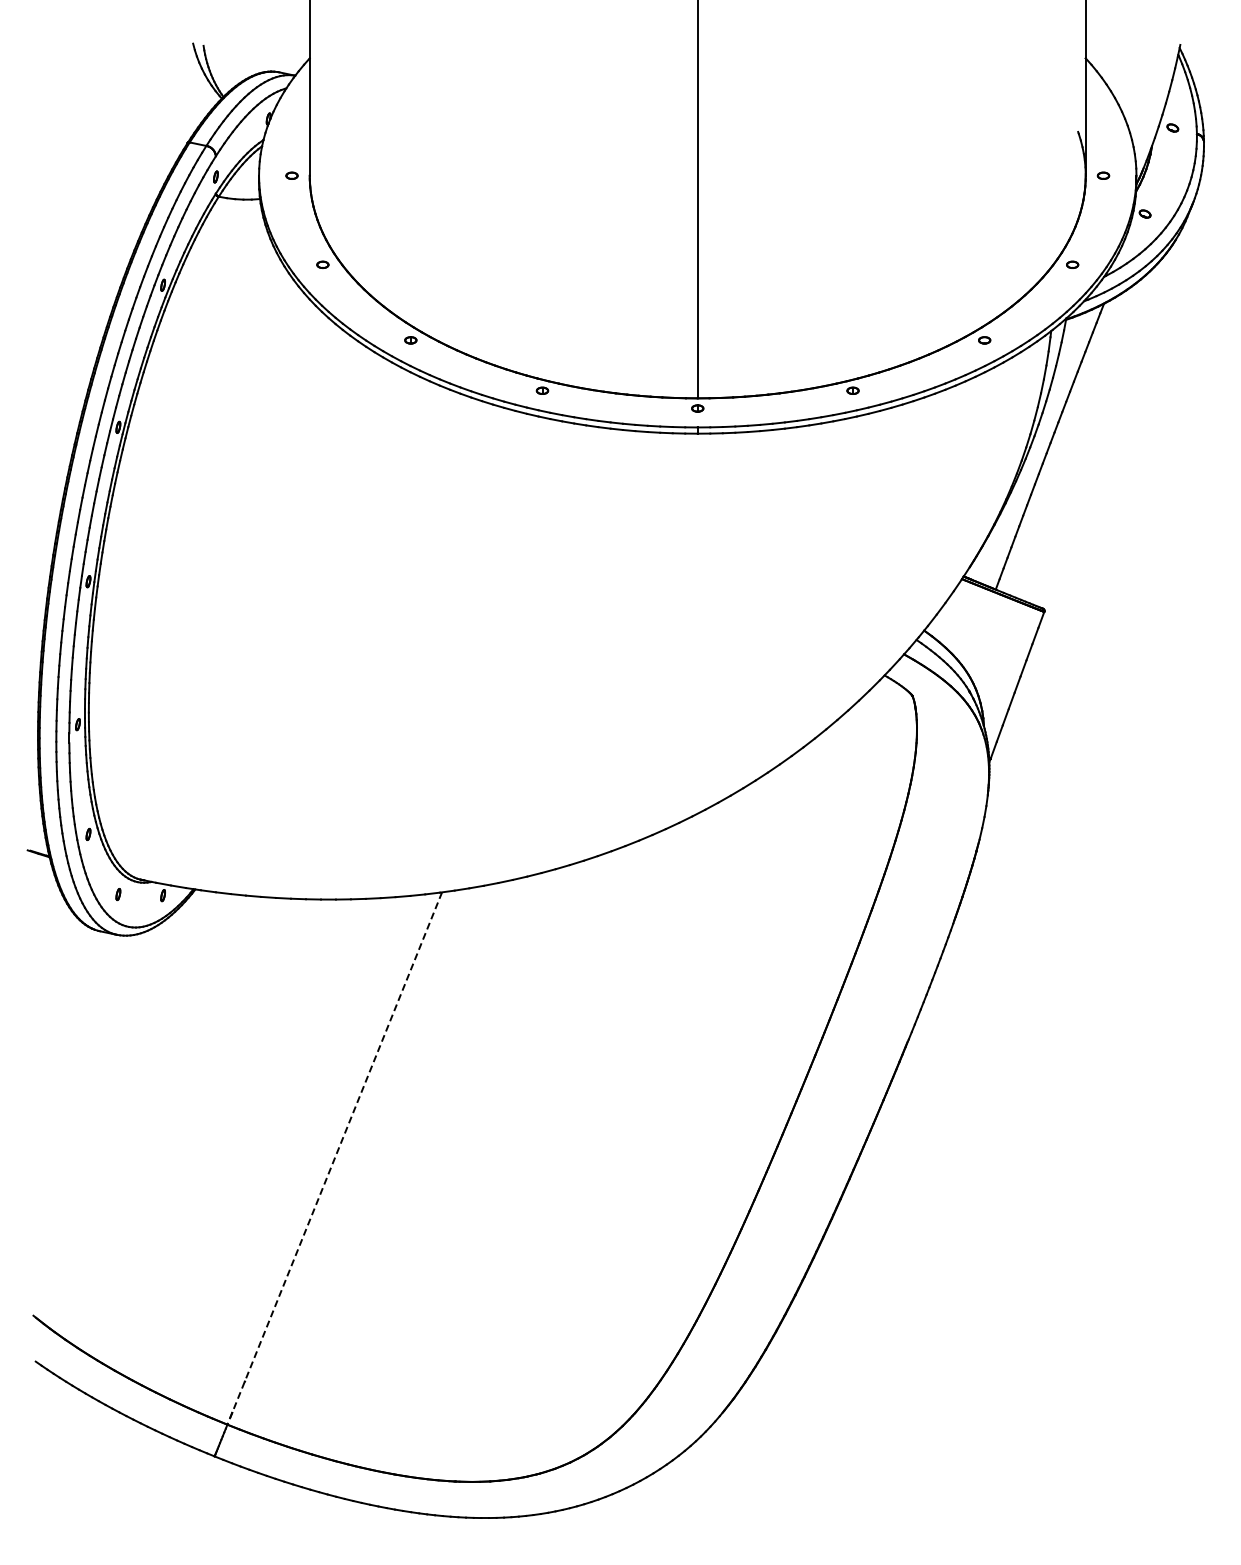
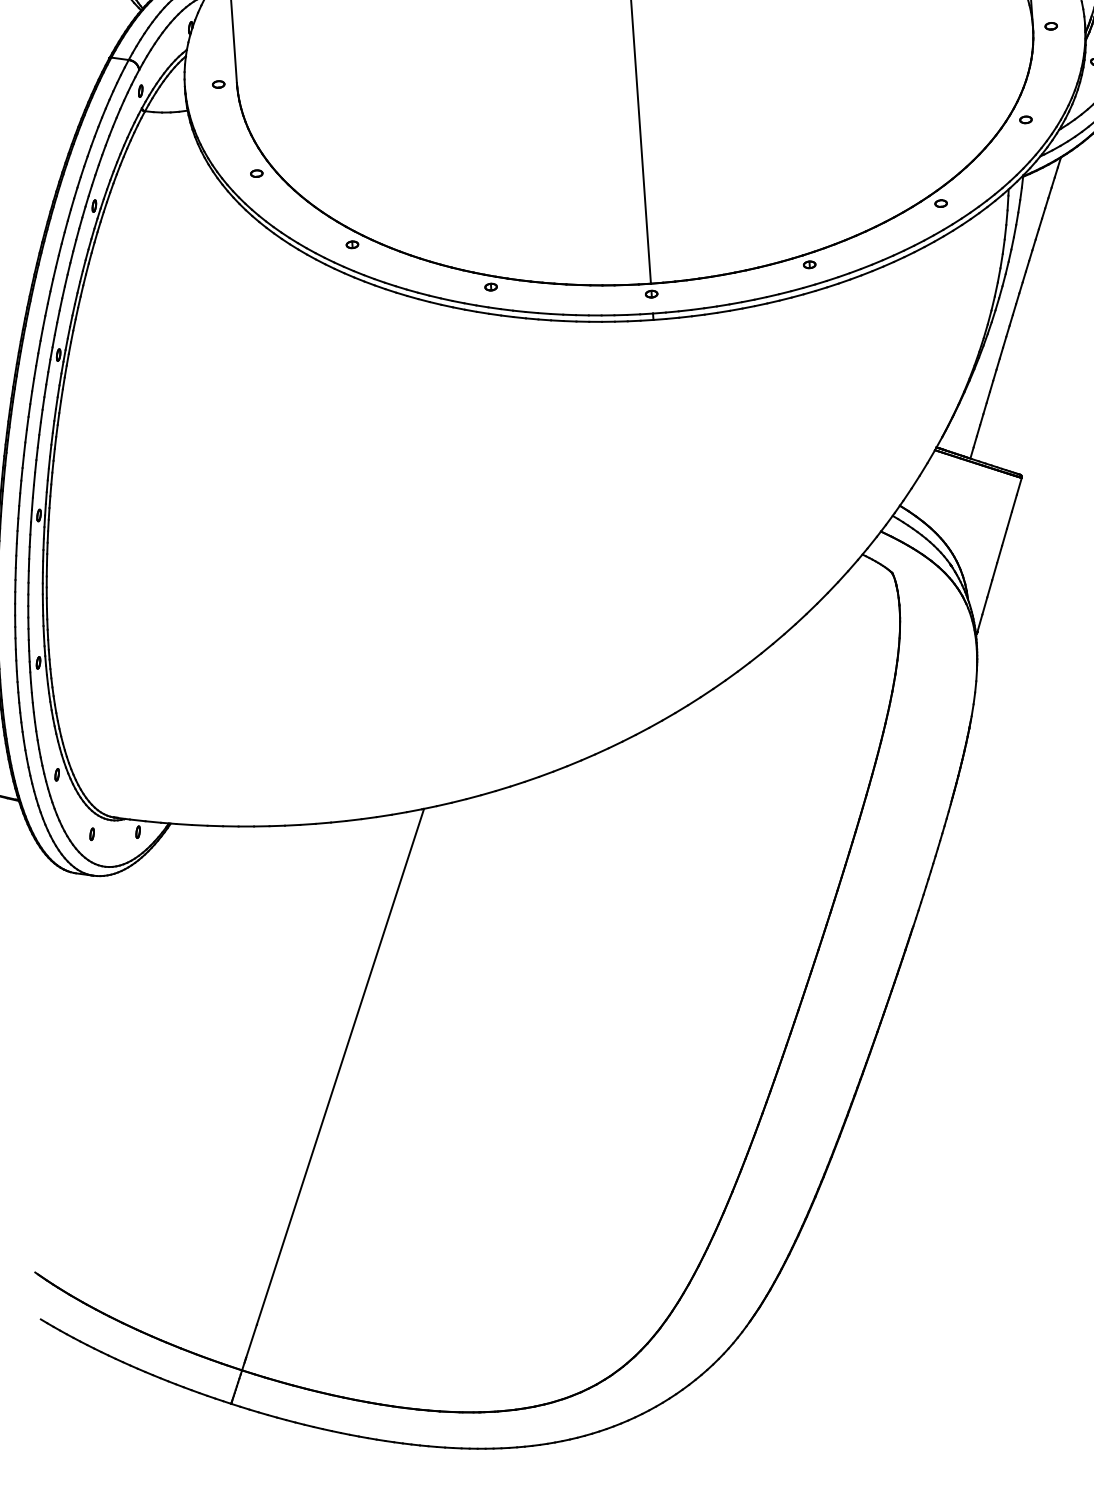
line: (334, 1158) -> (332, 1089), dashed -> solid

